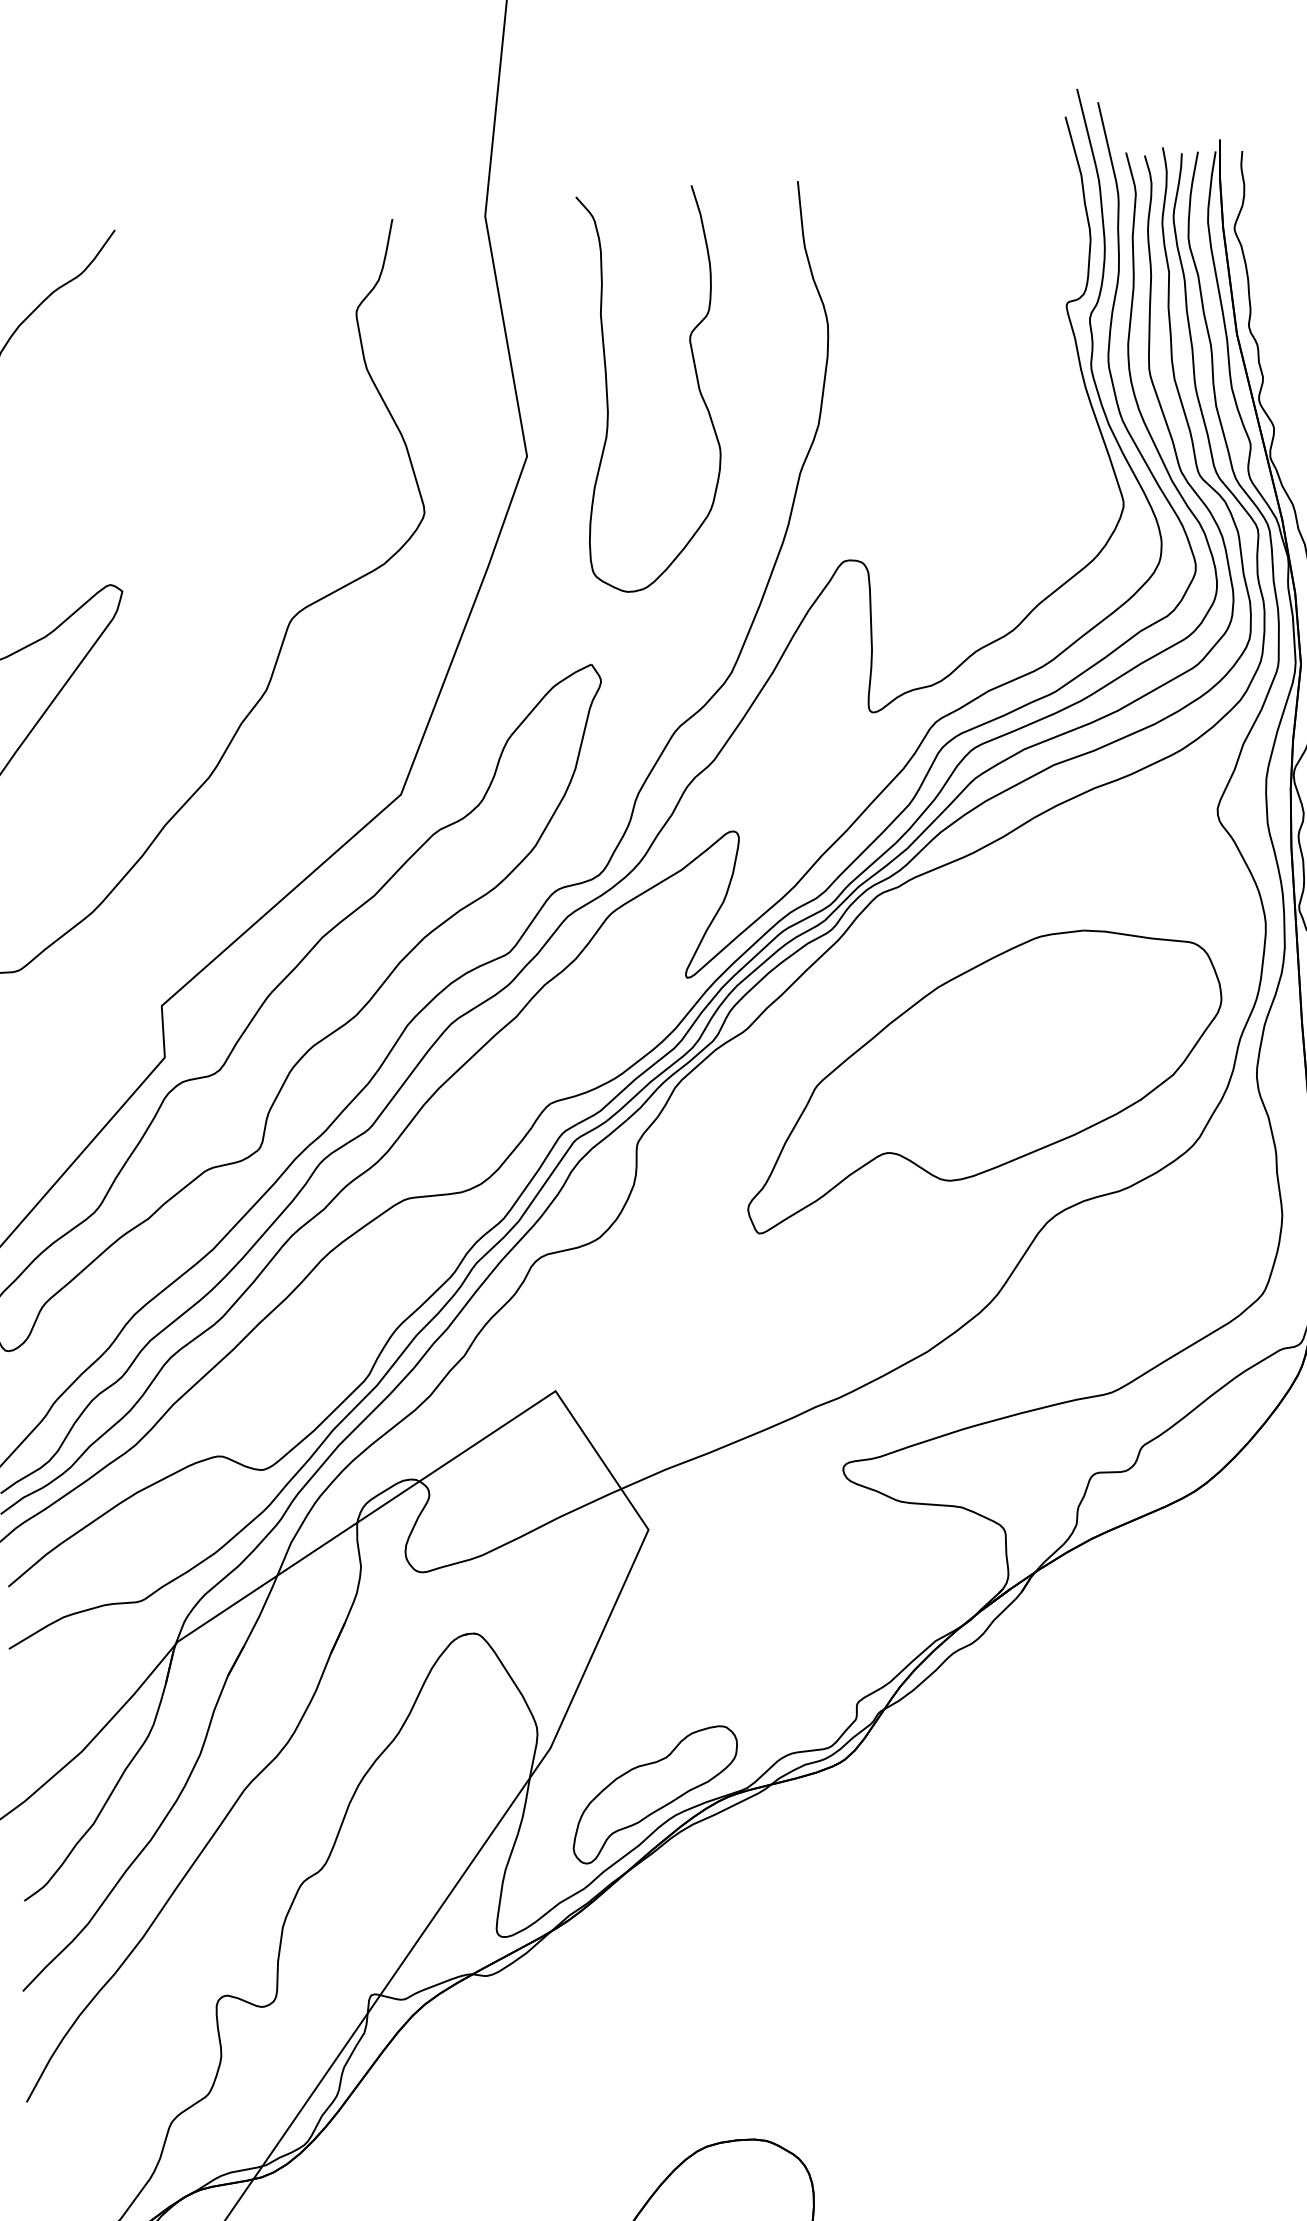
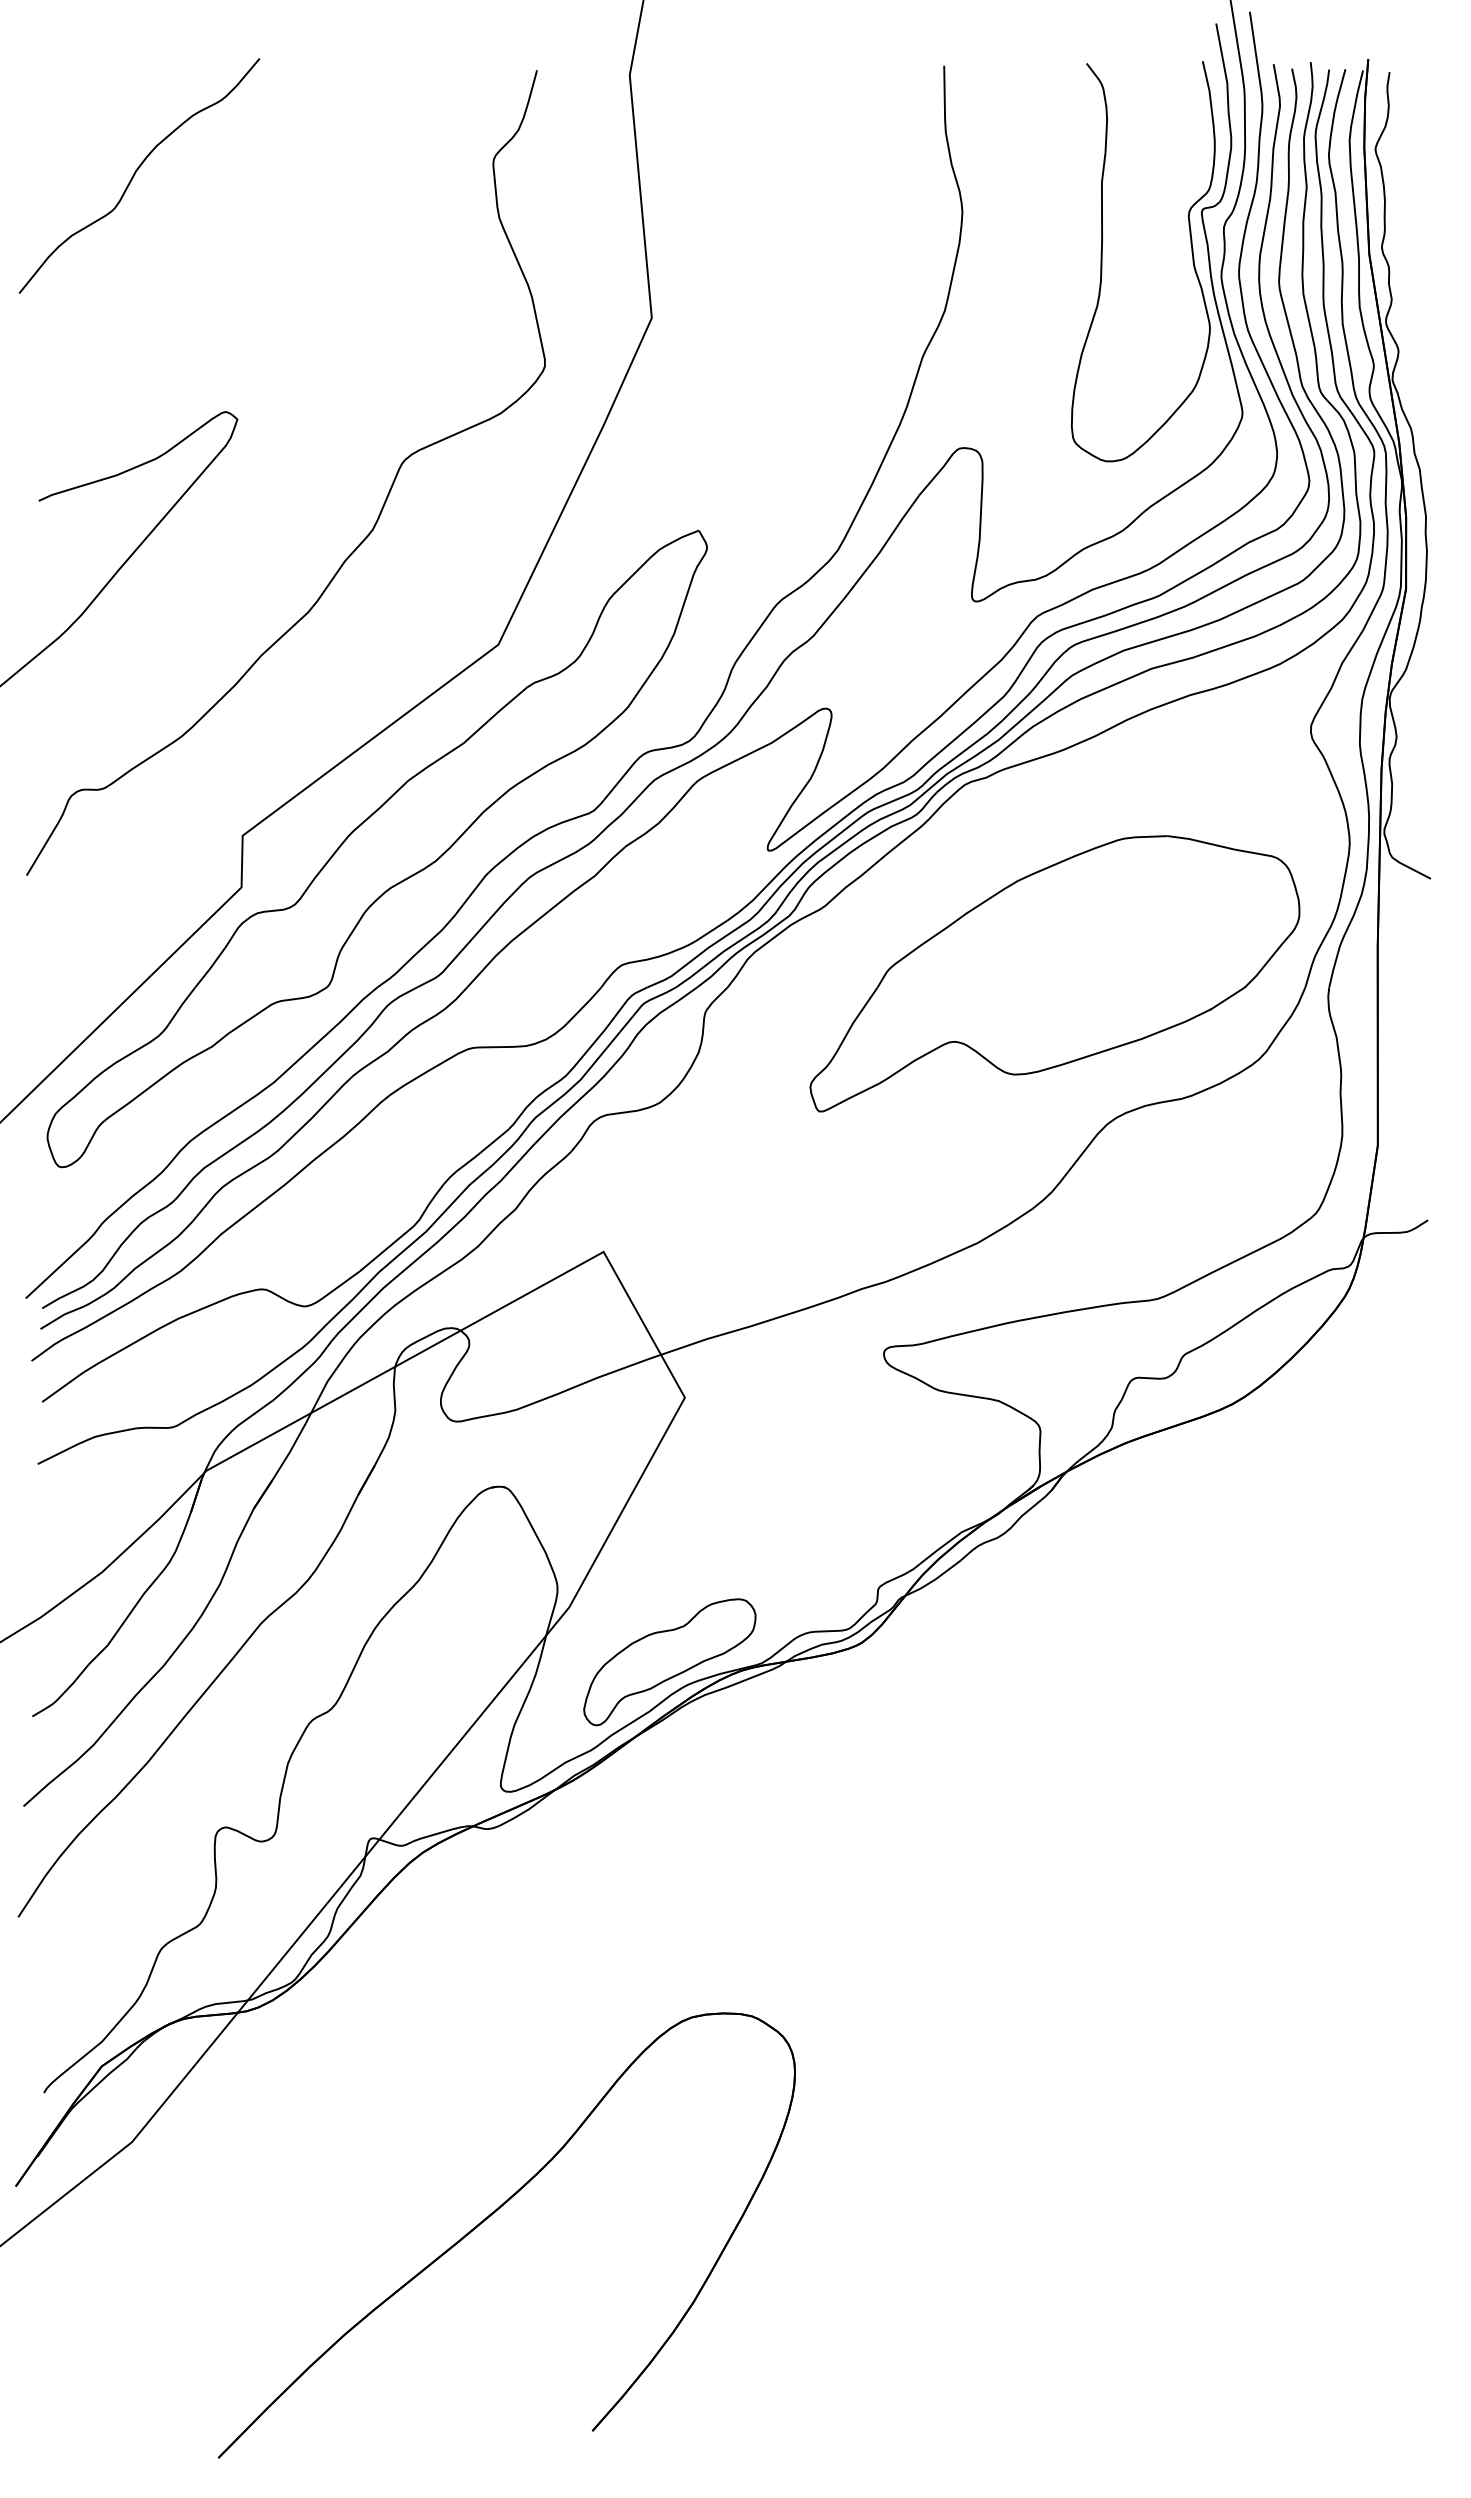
curve: (607, 393) -> (1102, 261), moved

